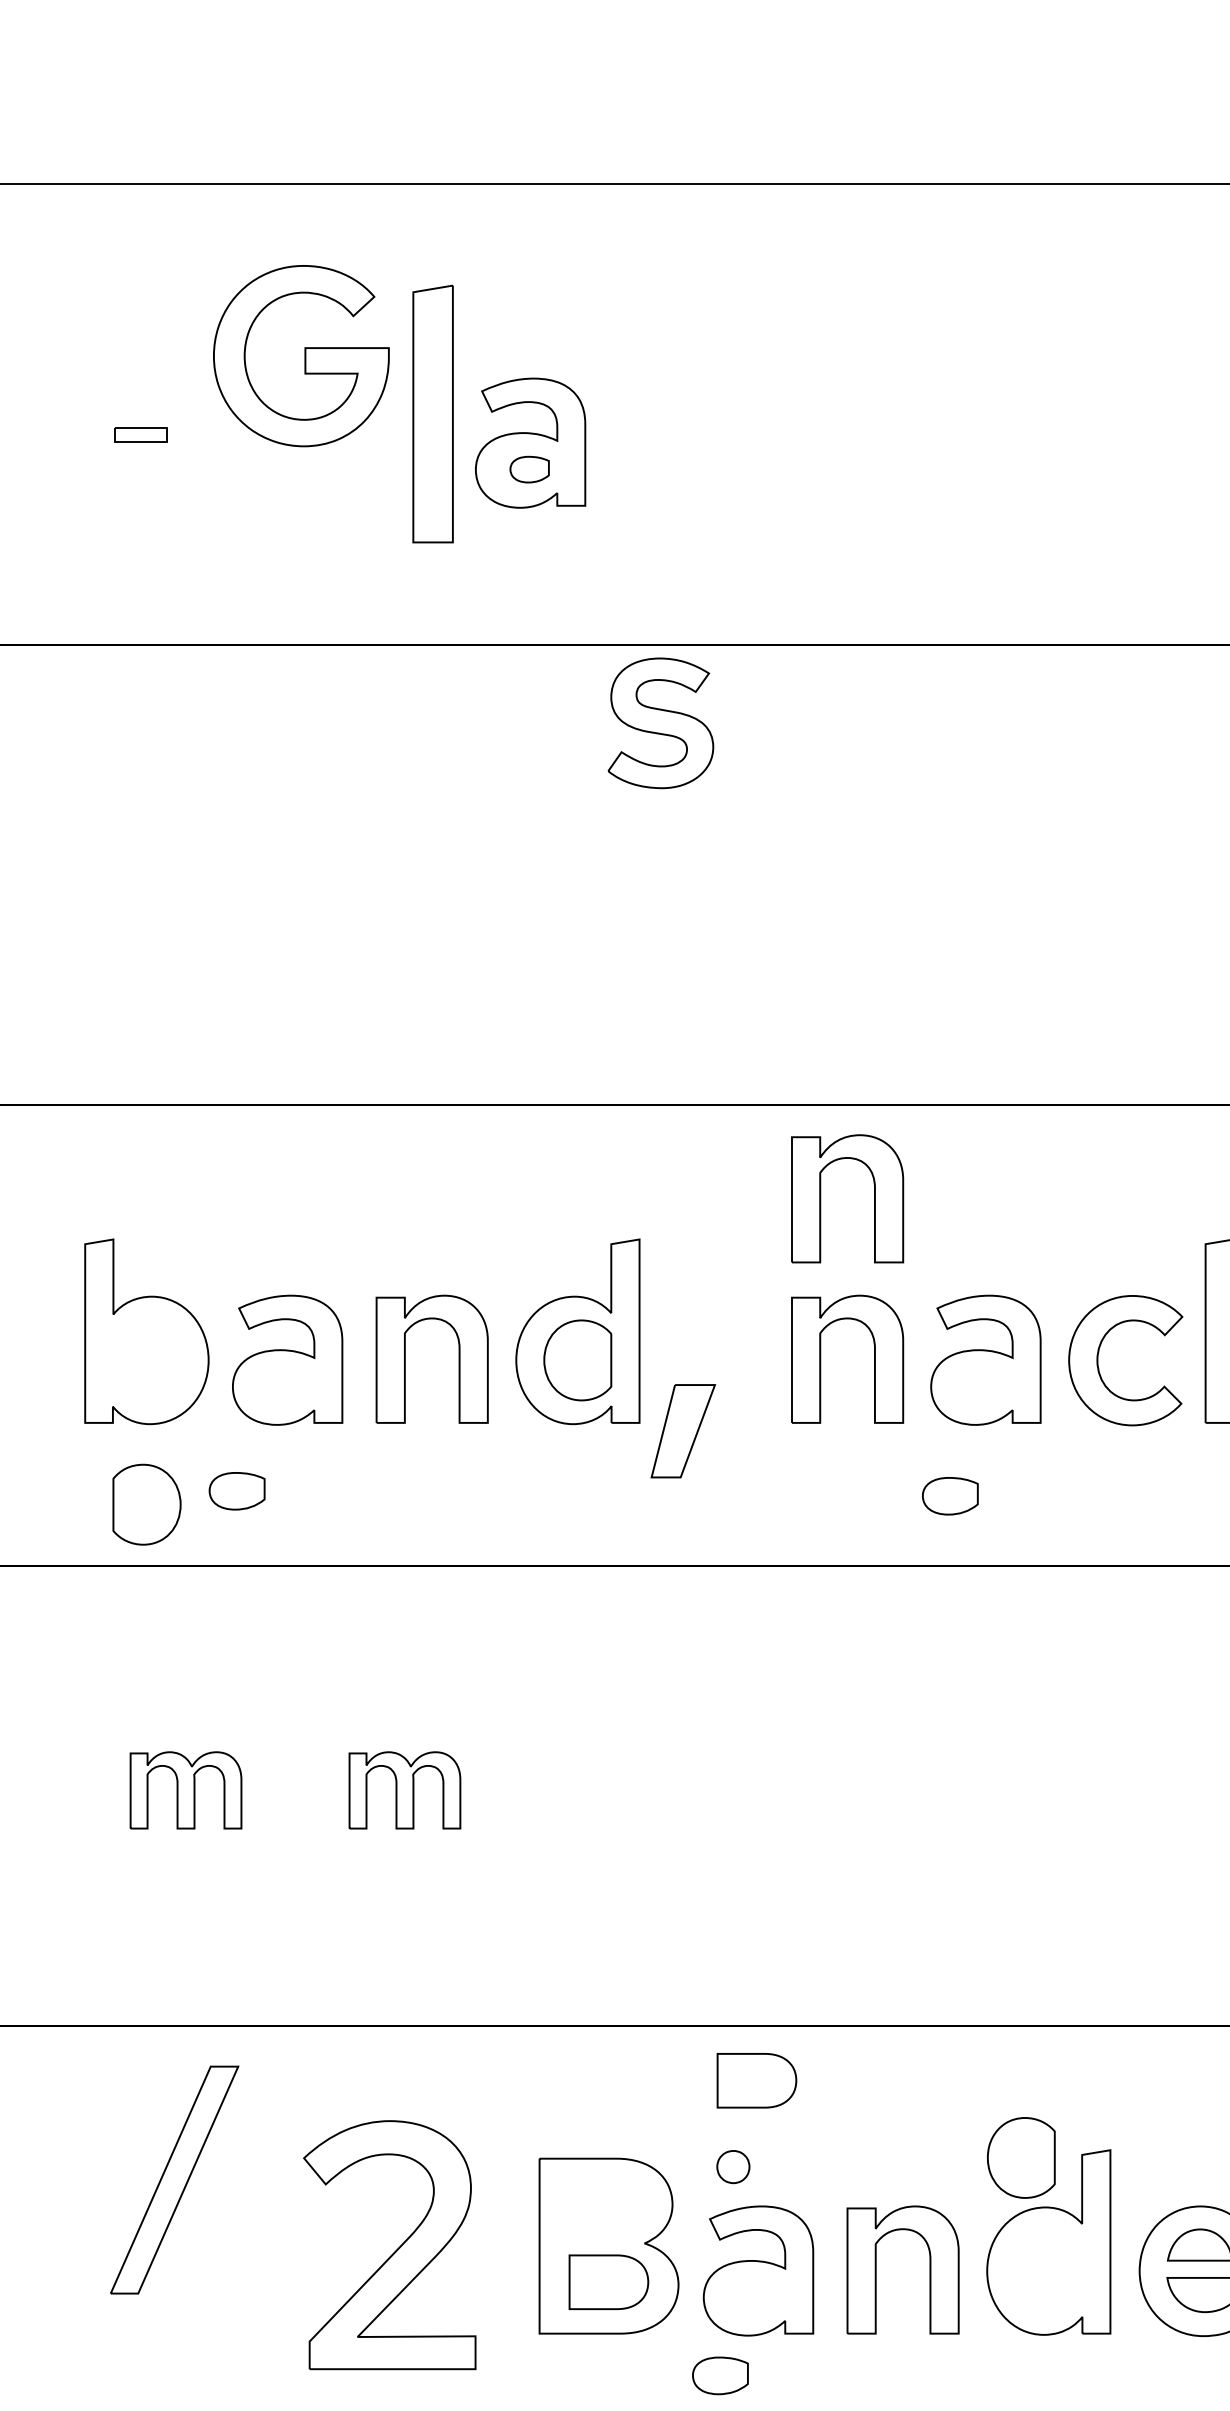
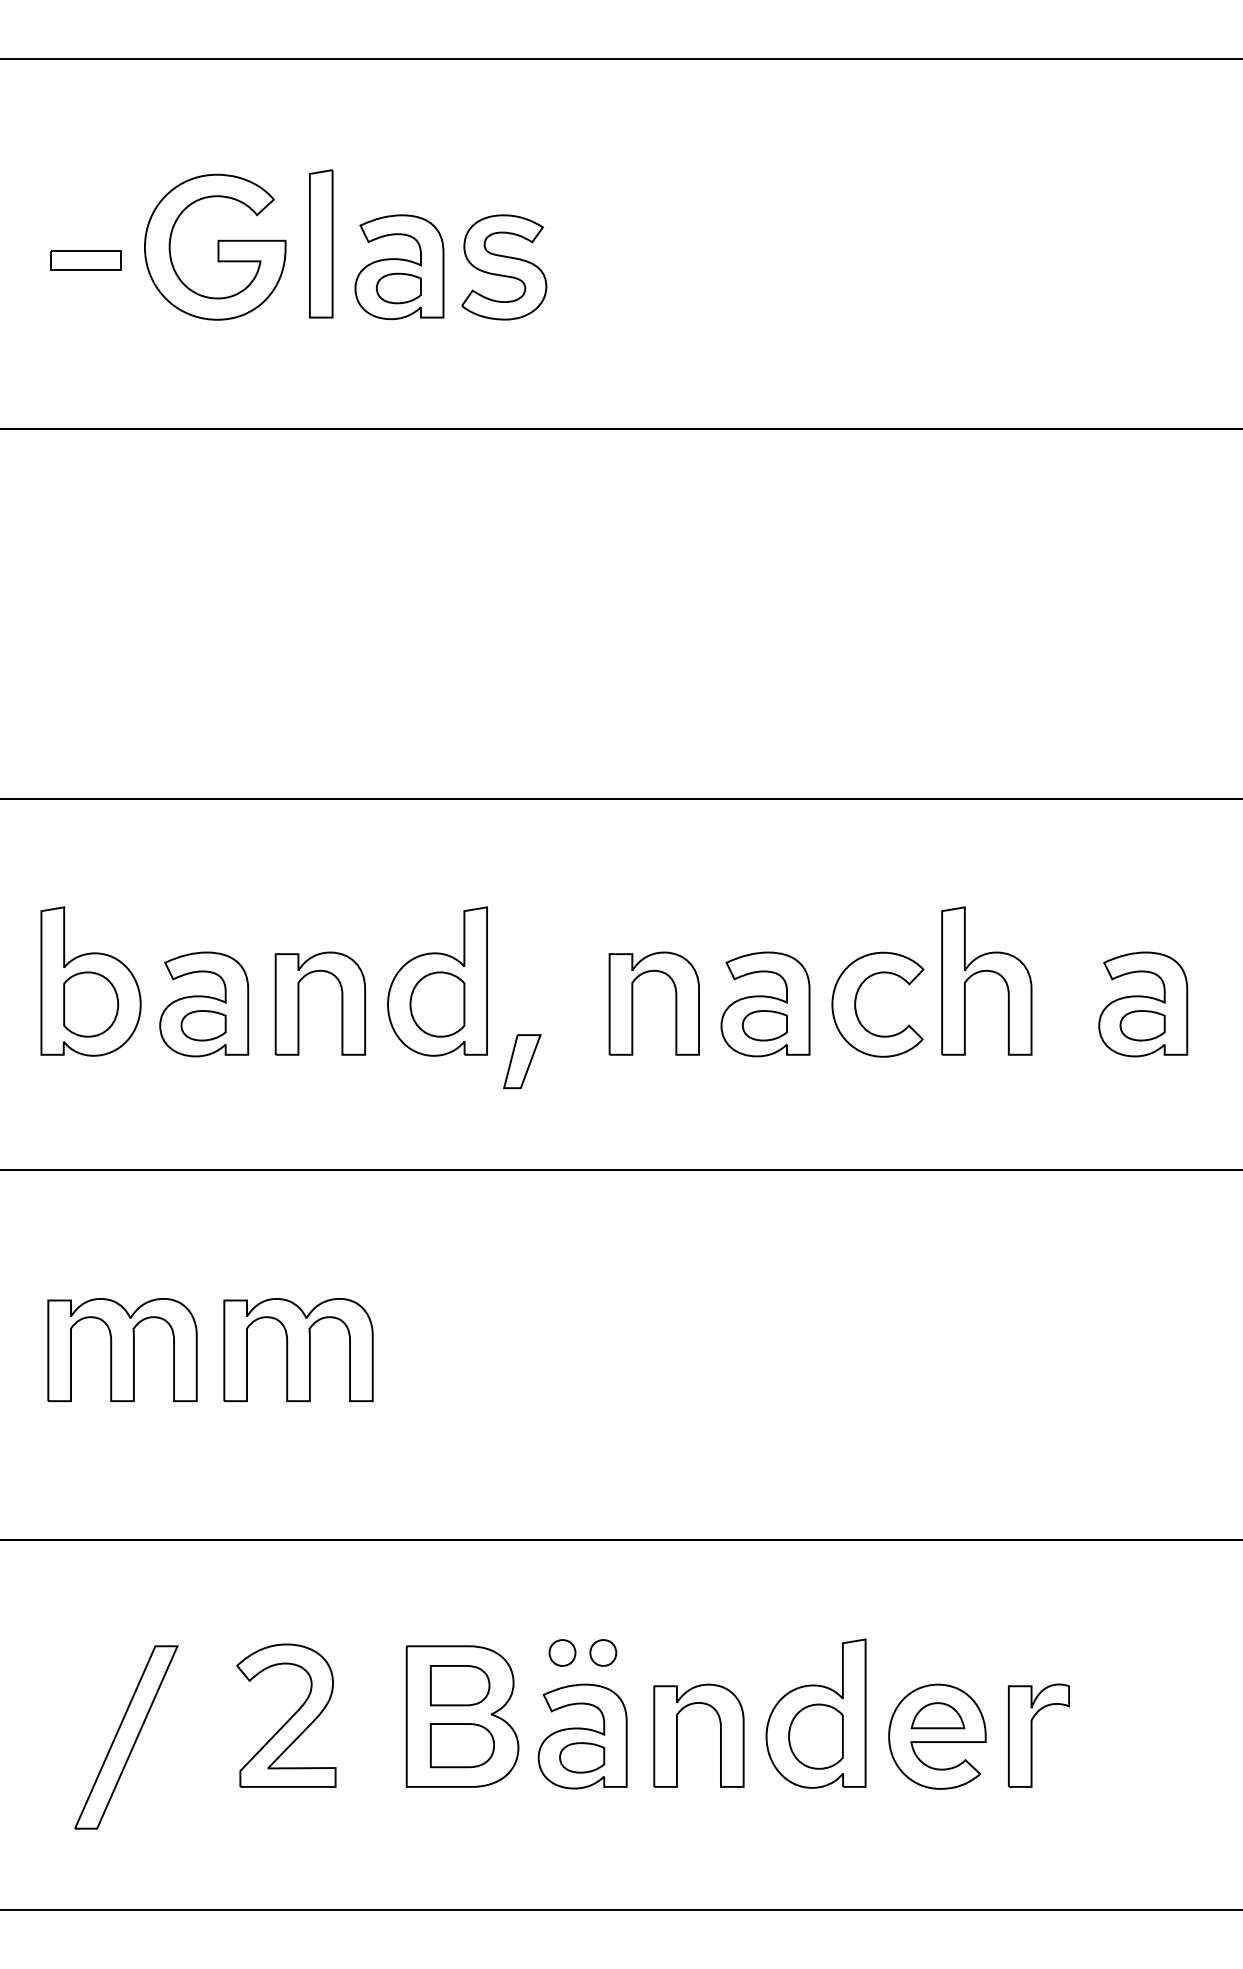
part: (301, 355) -> (215, 246), moved
part: (433, 413) -> (321, 243), size x0.71
part: (139, 434) -> (85, 260), size x1.67
part: (529, 469) -> (398, 288), size x1.43
part: (661, 723) -> (504, 267), moved
part: (821, 1198) -> (633, 874), removed
part: (683, 1431) -> (522, 1061), size x0.71
part: (236, 1490) -> (203, 1025), moved
part: (949, 1495) -> (764, 1025), moved
part: (147, 1504) -> (91, 1004), moved
part: (185, 1790) -> (122, 1350), size x1.67
part: (404, 1790) -> (298, 1350), size x1.67
part: (756, 2080) -> (581, 1583), removed
part: (1020, 2157) -> (815, 1736), moved
part: (784, 2166) -> (603, 1652), added
part: (174, 2180) -> (126, 1737), moved
part: (606, 2207) -> (460, 1685), added
part: (390, 2244) -> (286, 1715), size x0.71
part: (720, 2375) -> (582, 1757), moved

